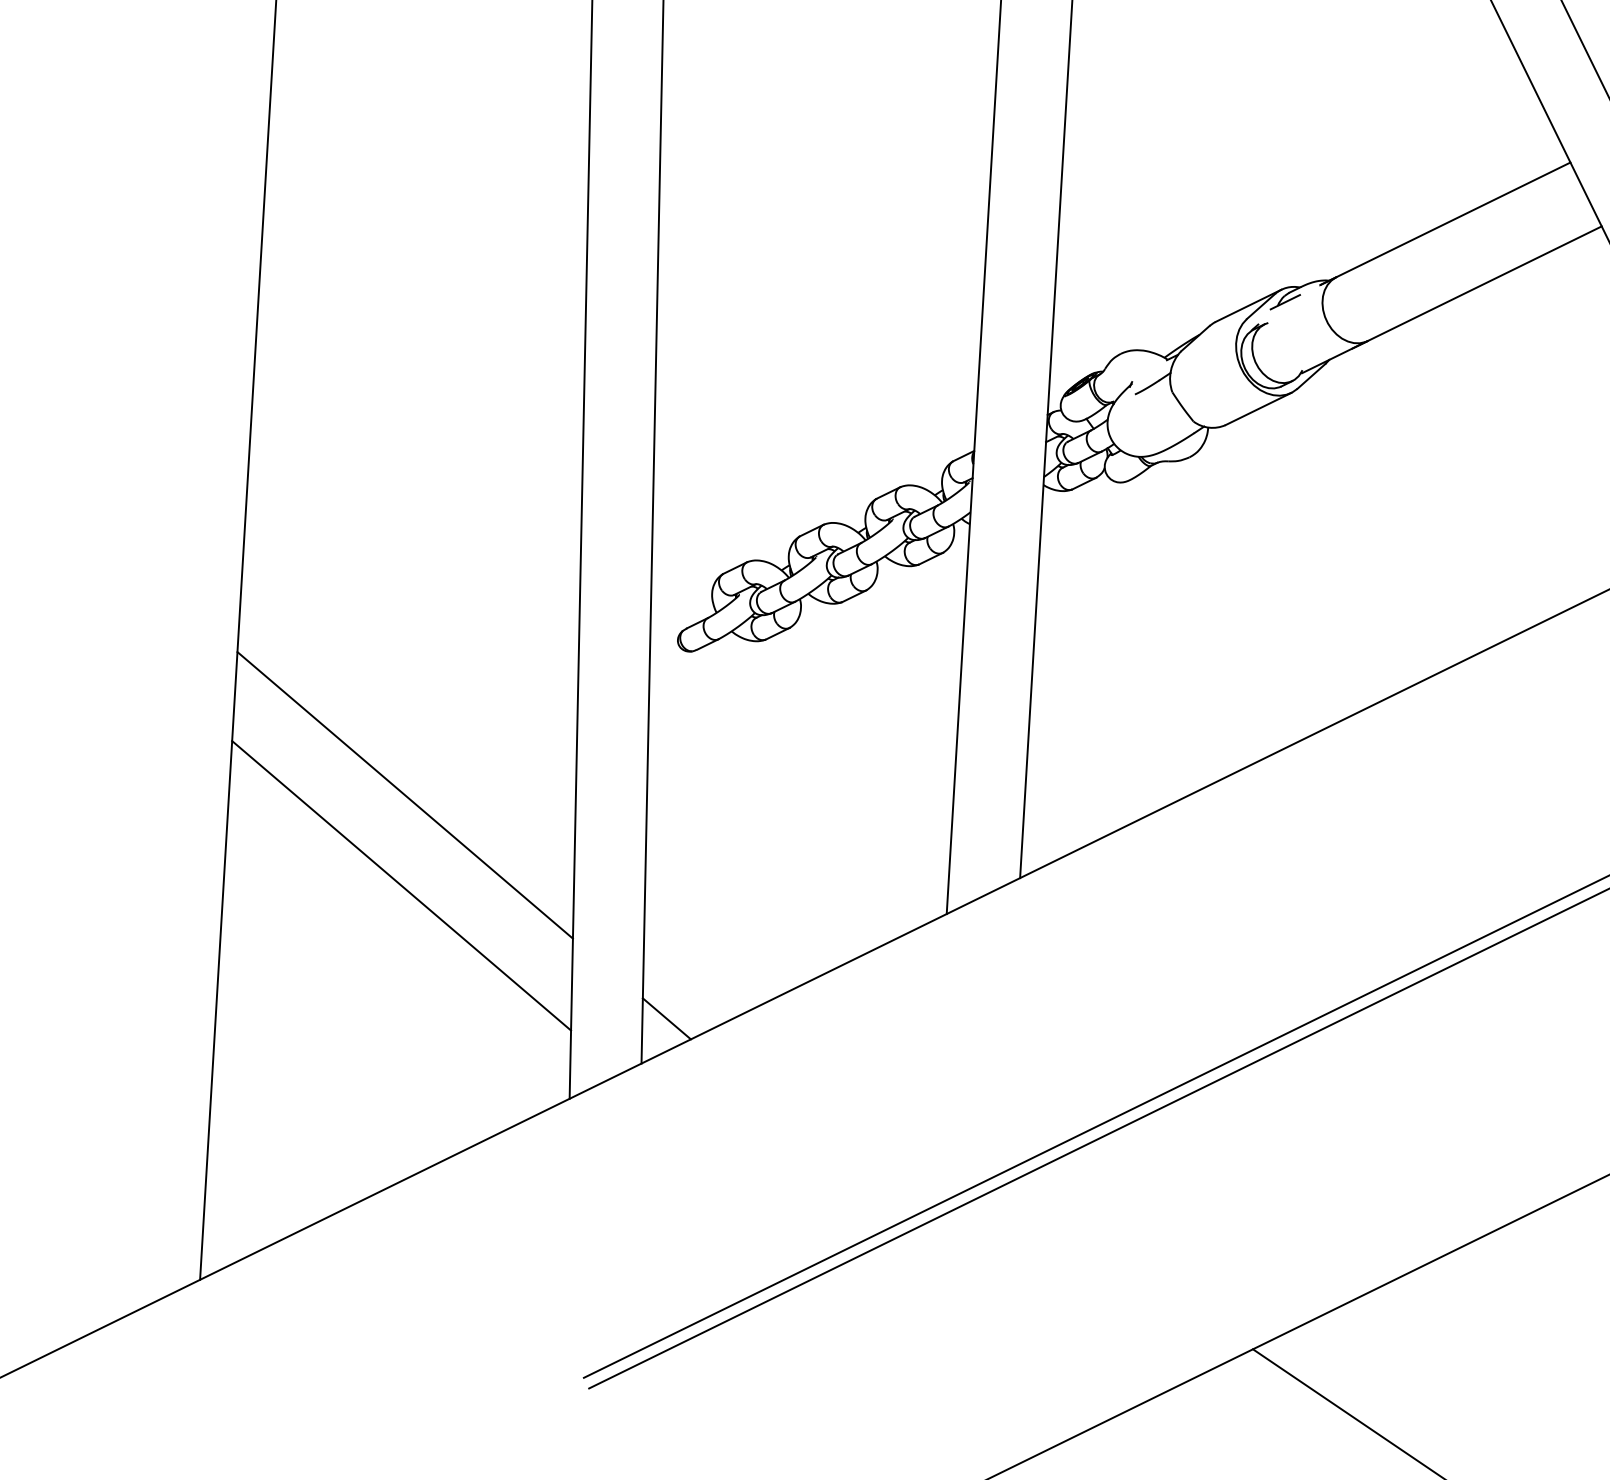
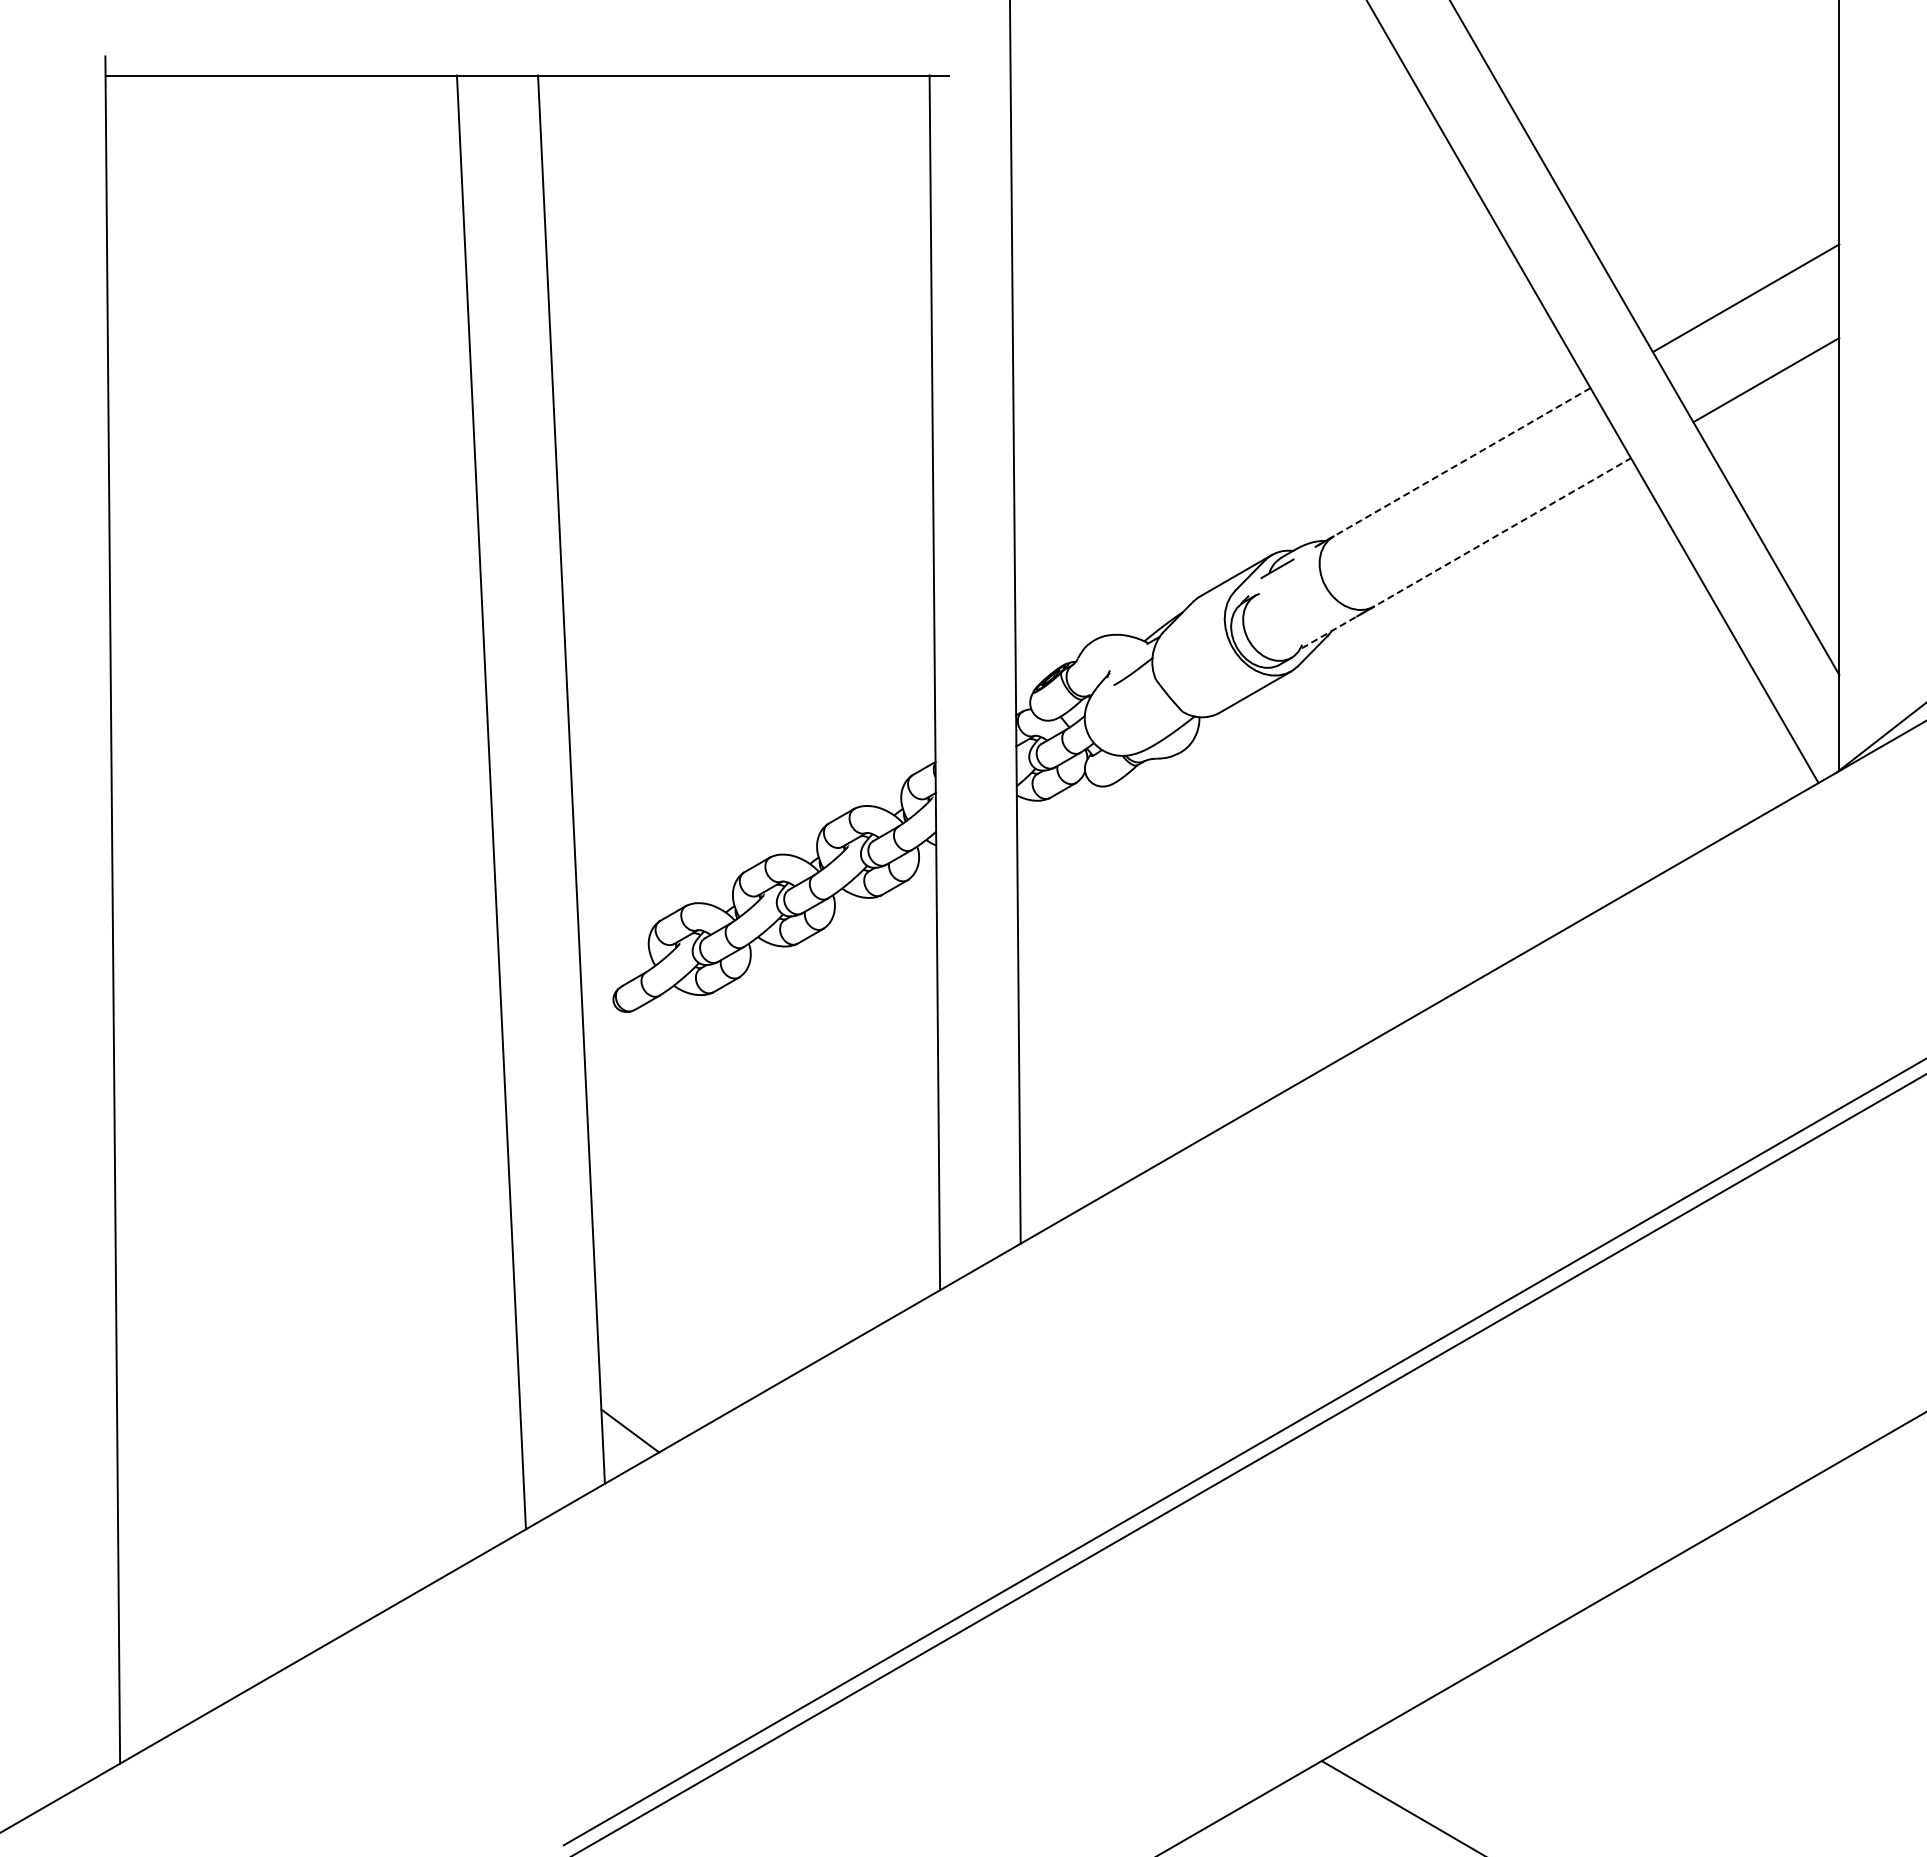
line: (1445, 223) -> (1453, 467), solid -> dashed
line: (1451, 300) -> (1466, 553), solid -> dashed
line: (405, 795) -> (315, 1197), removed
line: (401, 885) -> (318, 1300), removed

